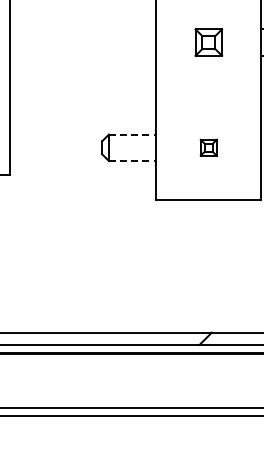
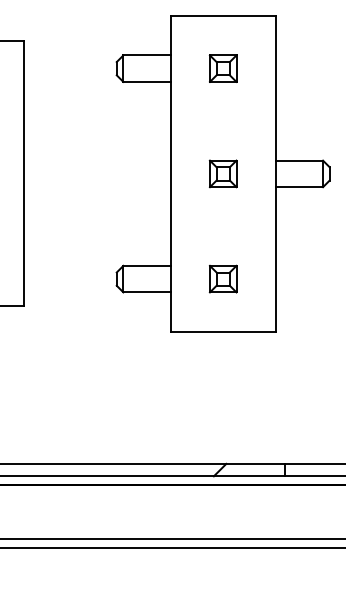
line: (133, 134) -> (147, 265), dashed -> solid
part: (208, 147) -> (222, 278), size x1.67
line: (133, 161) -> (147, 292), dashed -> solid

